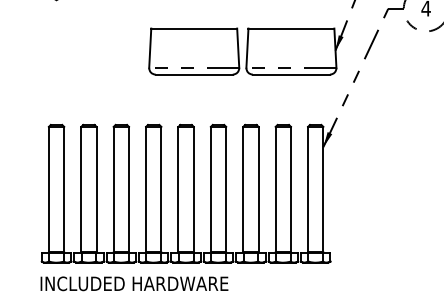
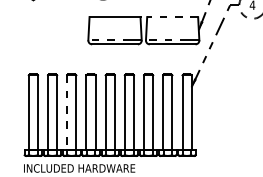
line: (291, 29) -> (172, 17), solid -> dashed
line: (114, 189) -> (67, 112), solid -> dashed

